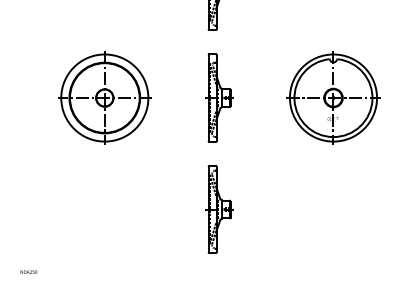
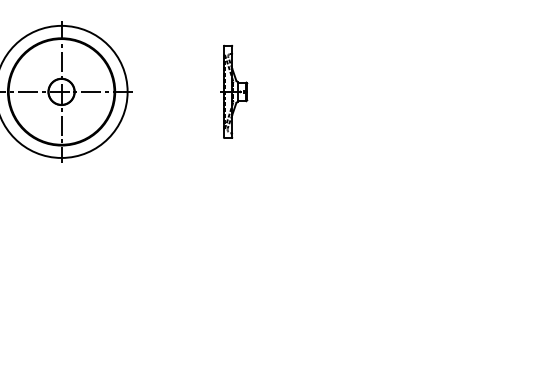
part: (219, 97) -> (235, 91), size x0.7
part: (333, 97) -> (408, 91), removed
part: (219, 209) -> (235, 260), removed

